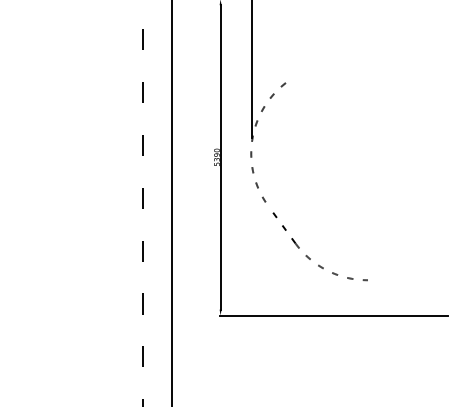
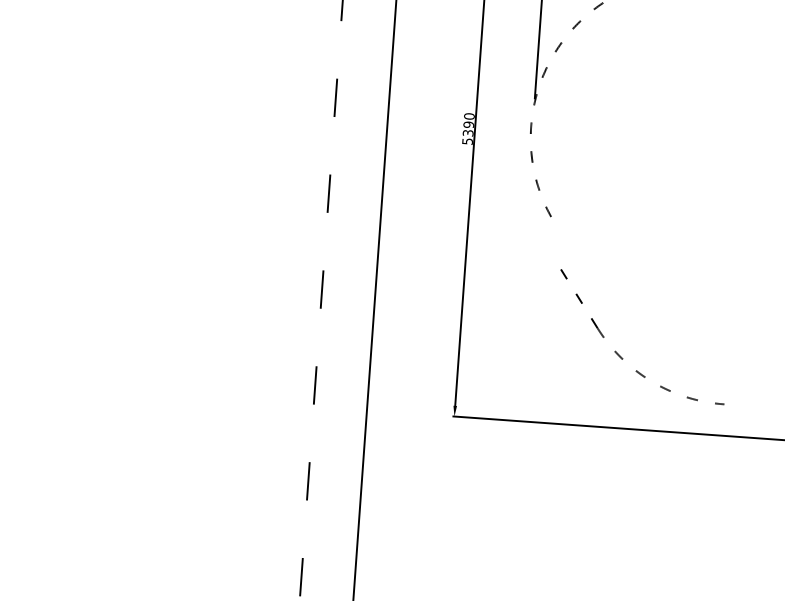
part: (308, 256) -> (619, 353), moved

